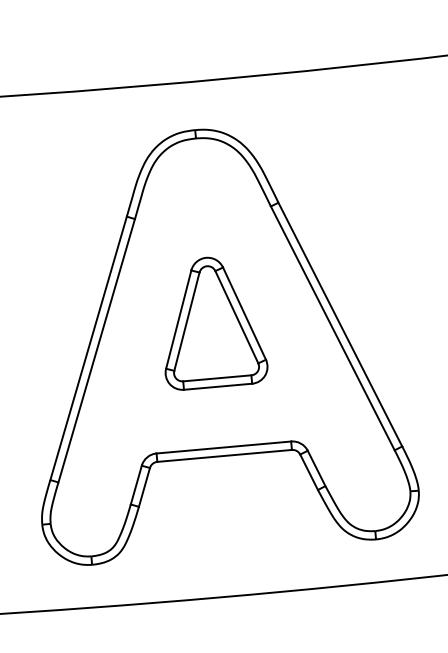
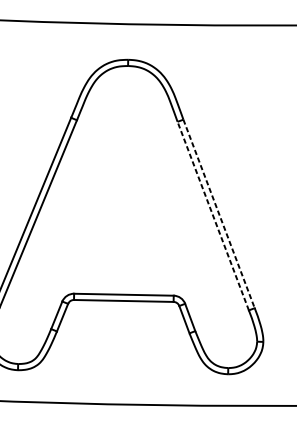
part: (216, 323) -> (128, 203), removed
line: (340, 324) -> (219, 213), solid -> dashed
line: (332, 328) -> (213, 216), solid -> dashed

